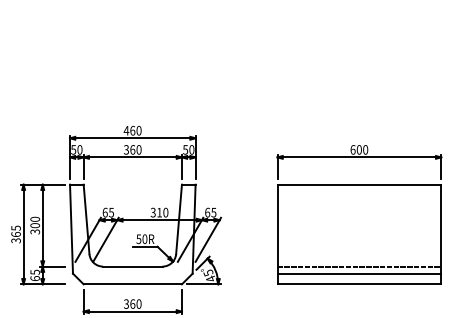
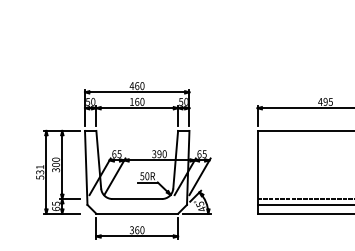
text: (126, 149) -> (131, 101), 360 -> 160
text: (359, 149) -> (325, 101), 600 -> 495
text: (159, 212) -> (159, 154), 310 -> 390
text: (15, 234) -> (39, 172), 365 -> 531

